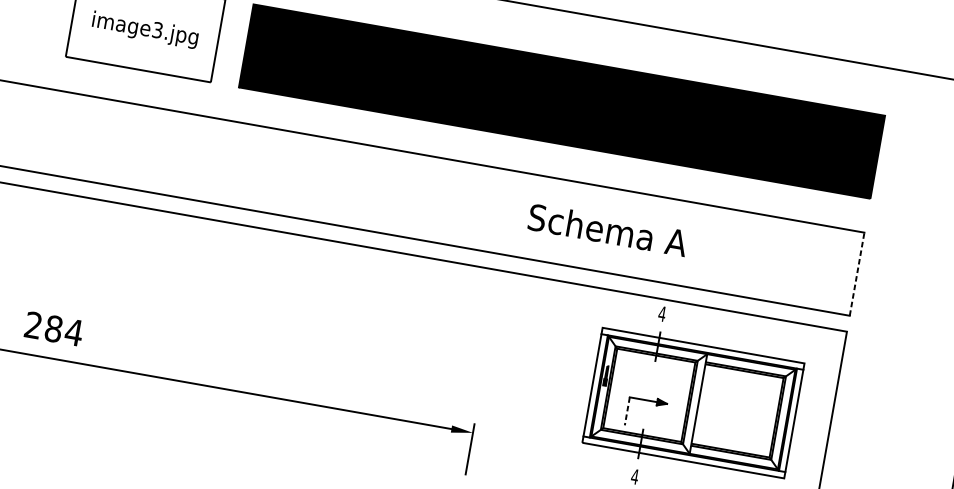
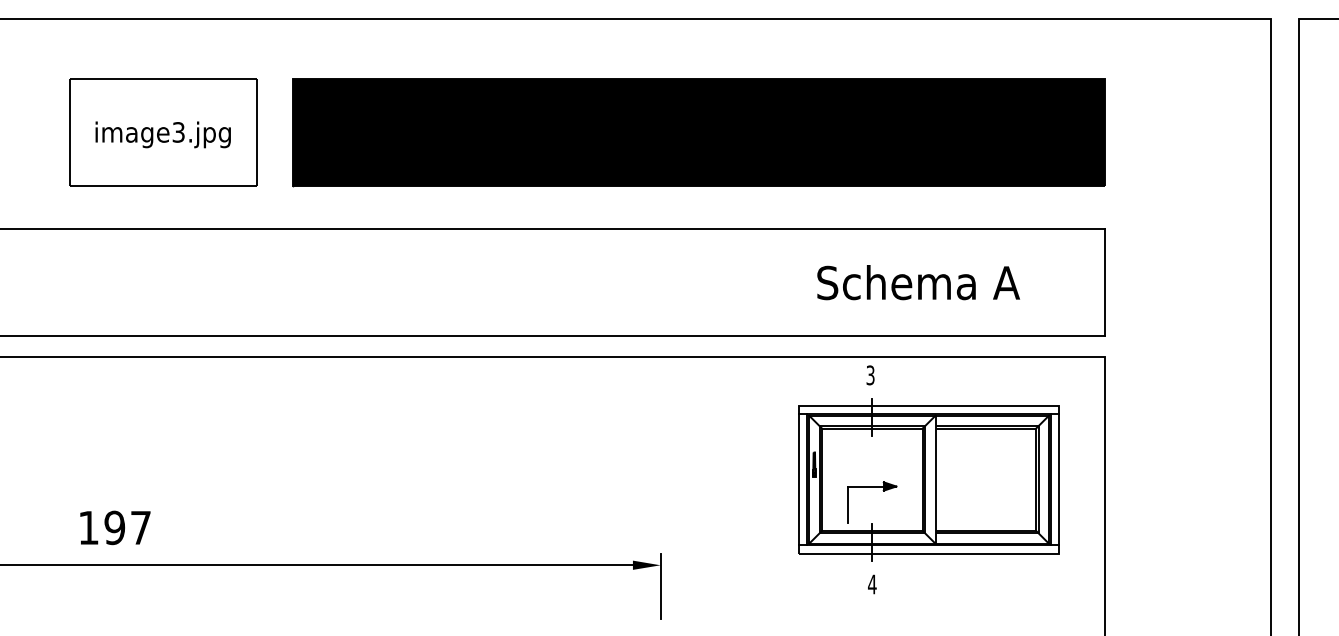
text: (608, 229) -> (918, 282), moved
line: (856, 273) -> (1104, 282), dashed -> solid
text: (662, 314) -> (870, 375), 4 -> 3
text: (53, 328) -> (114, 527), 284 -> 197
line: (627, 412) -> (848, 505), dashed -> solid

